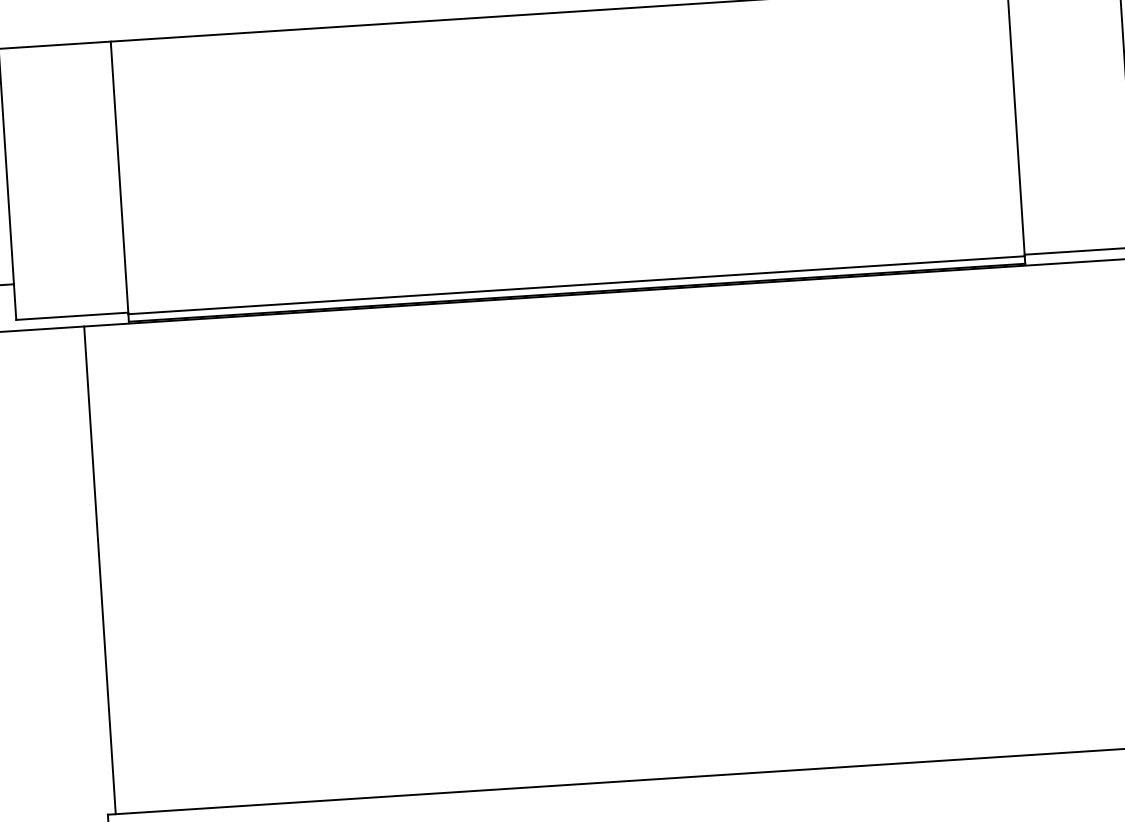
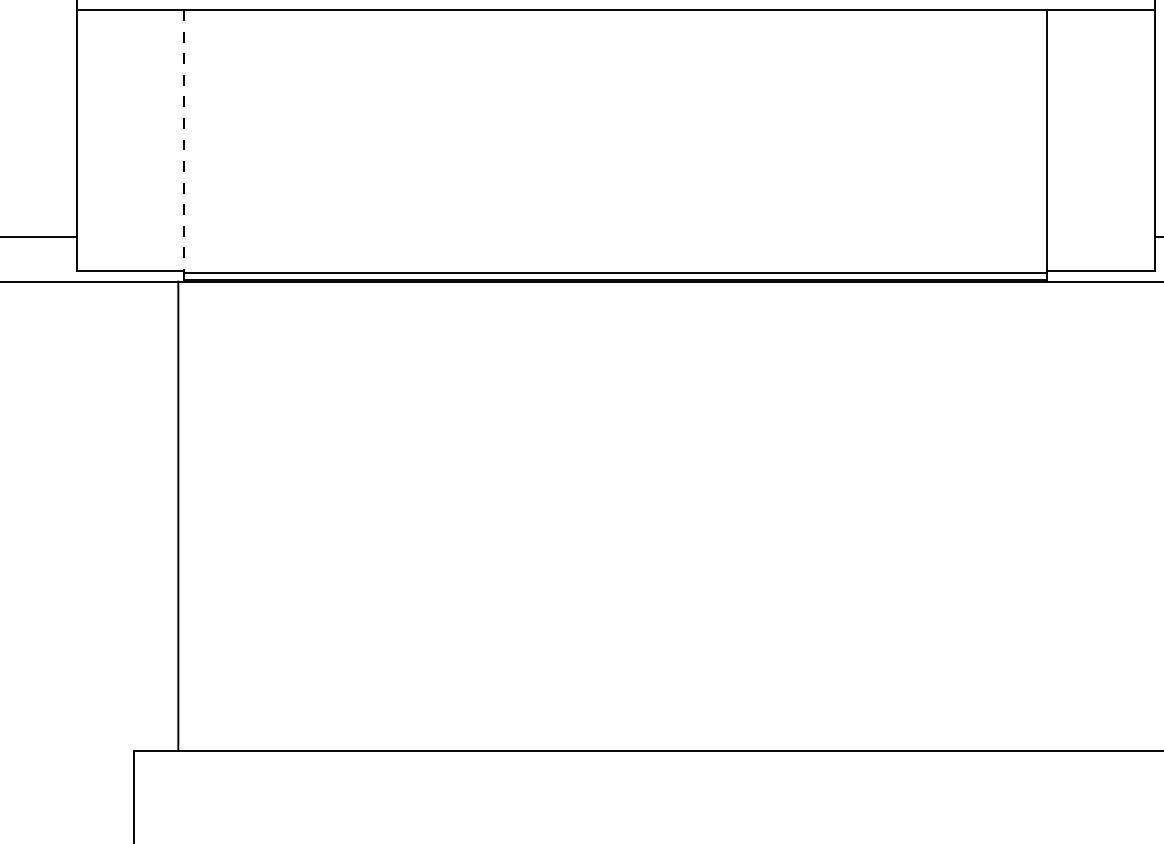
line: (119, 178) -> (184, 141), solid -> dashed
line: (100, 570) -> (178, 516), moved

